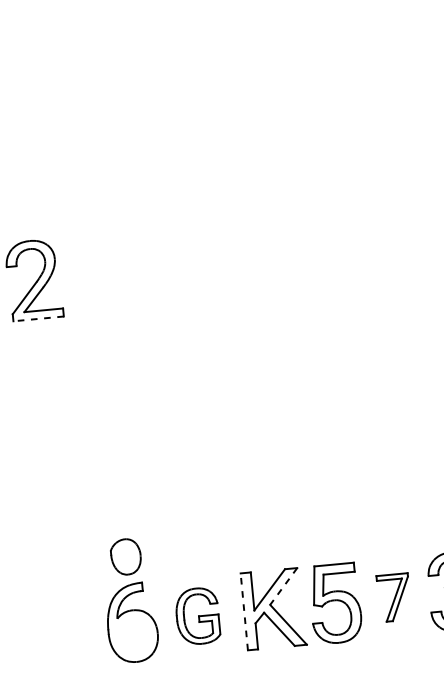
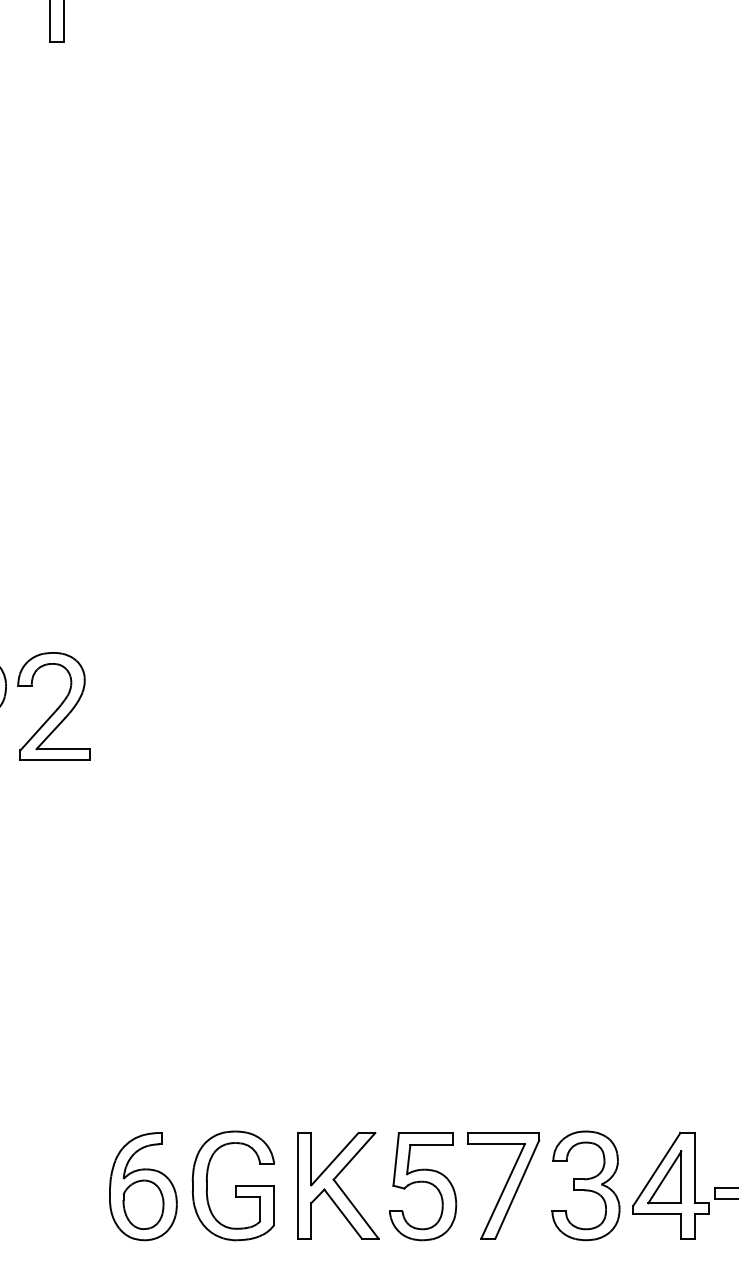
line: (39, 319) -> (55, 760), dashed -> solid
part: (126, 556) -> (143, 1204), moved
line: (283, 586) -> (354, 1156), dashed -> solid
part: (394, 597) -> (503, 1185), size x1.67
line: (244, 611) -> (297, 1185), dashed -> solid
part: (197, 616) -> (233, 1185), size x1.43

